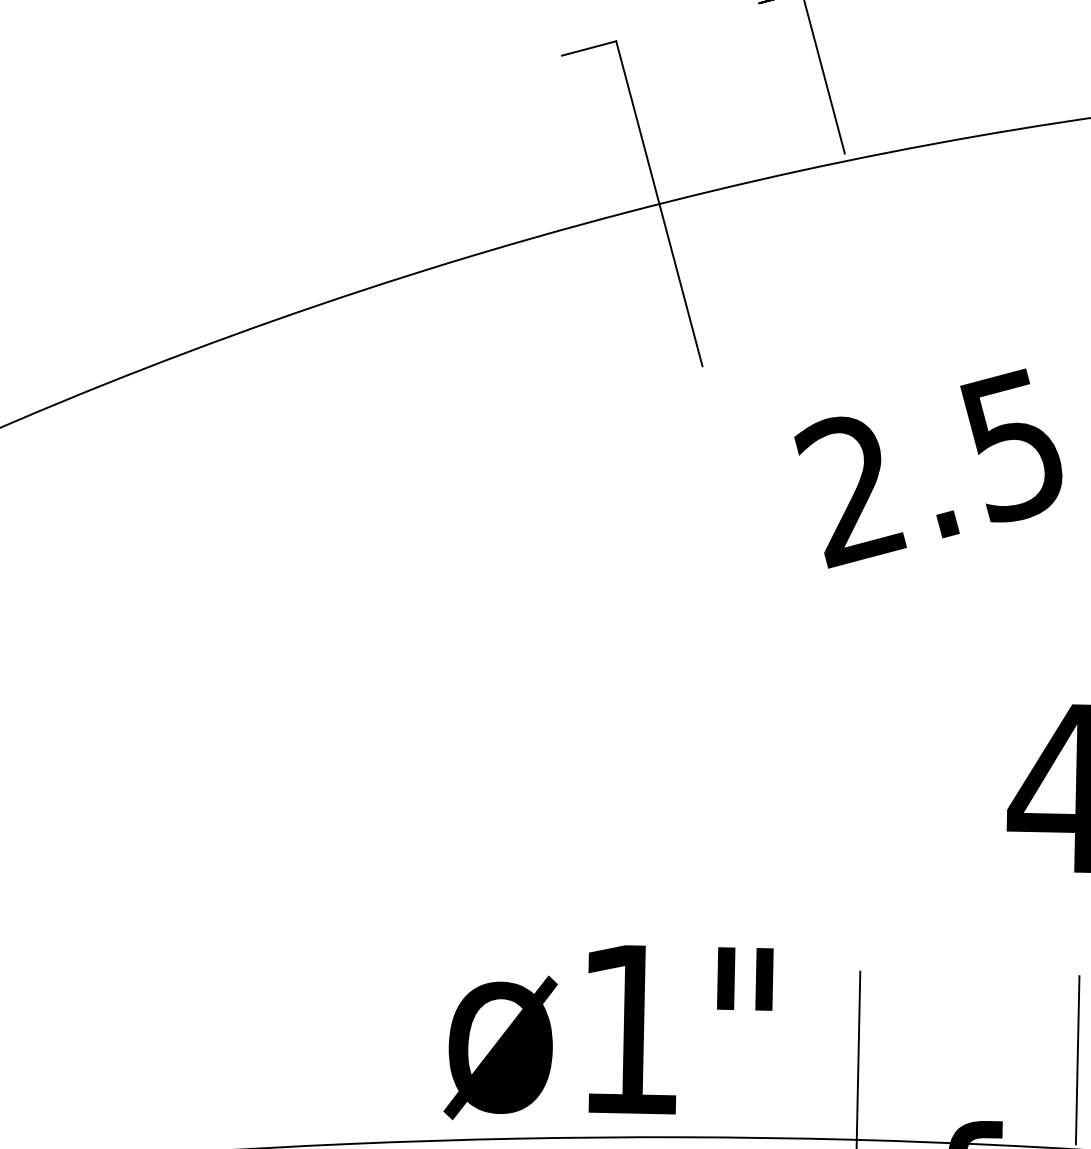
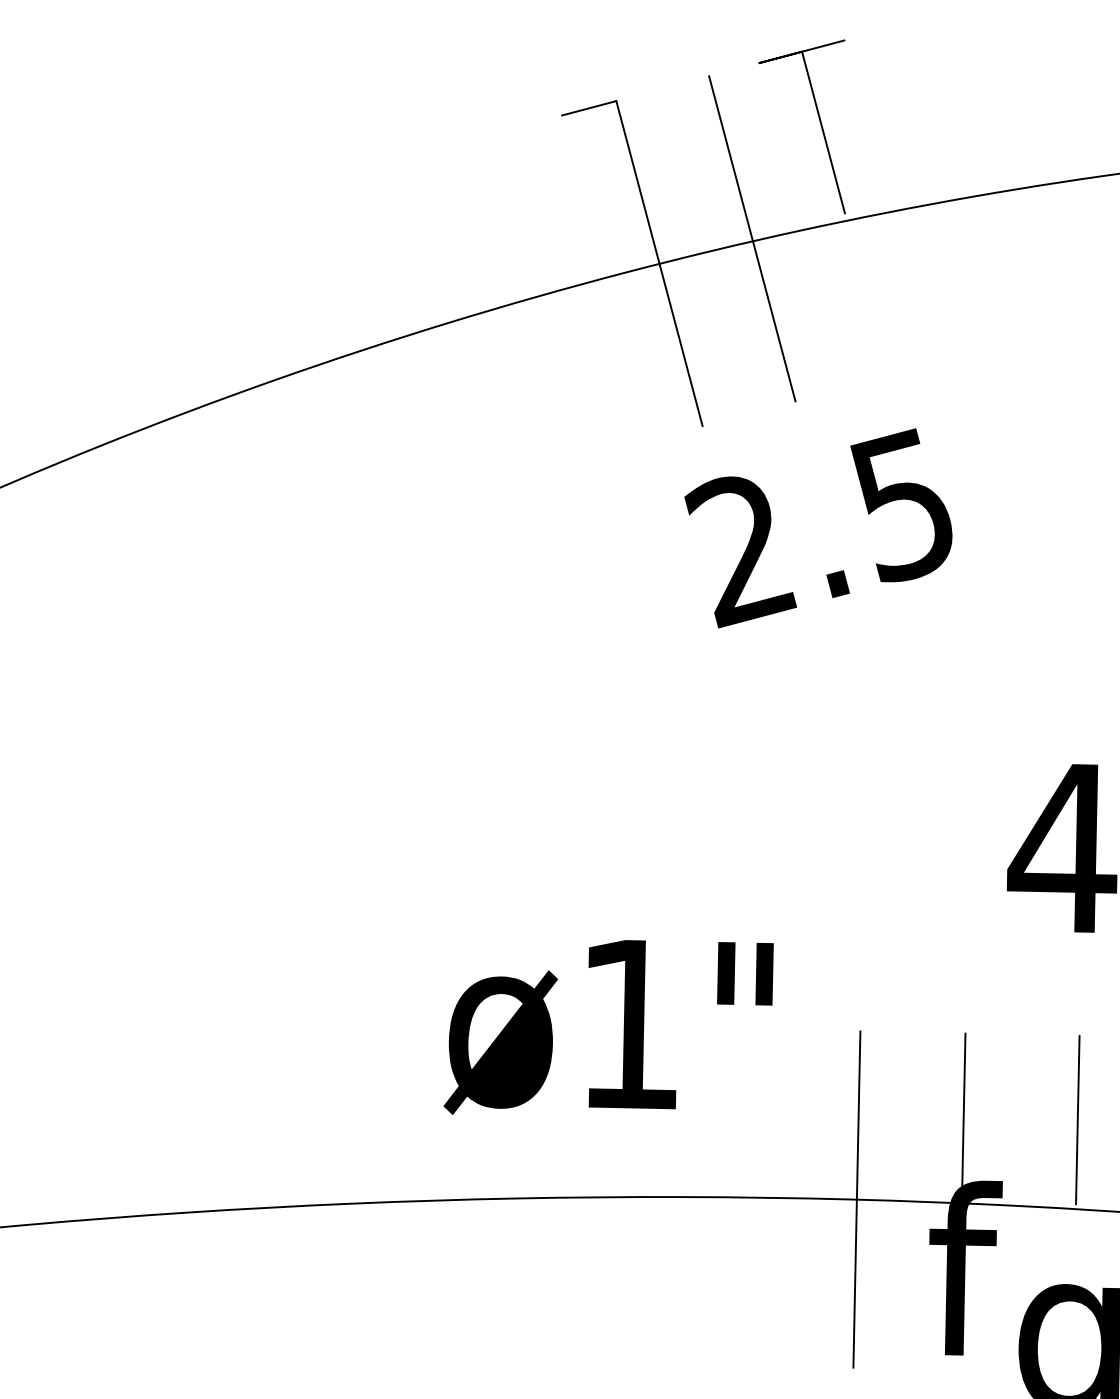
line: (752, 178) -> (752, 238), added
text: (928, 468) -> (818, 528), moved
text: (608, 1032) -> (608, 1027), moved
line: (963, 1057) -> (963, 1117), added

